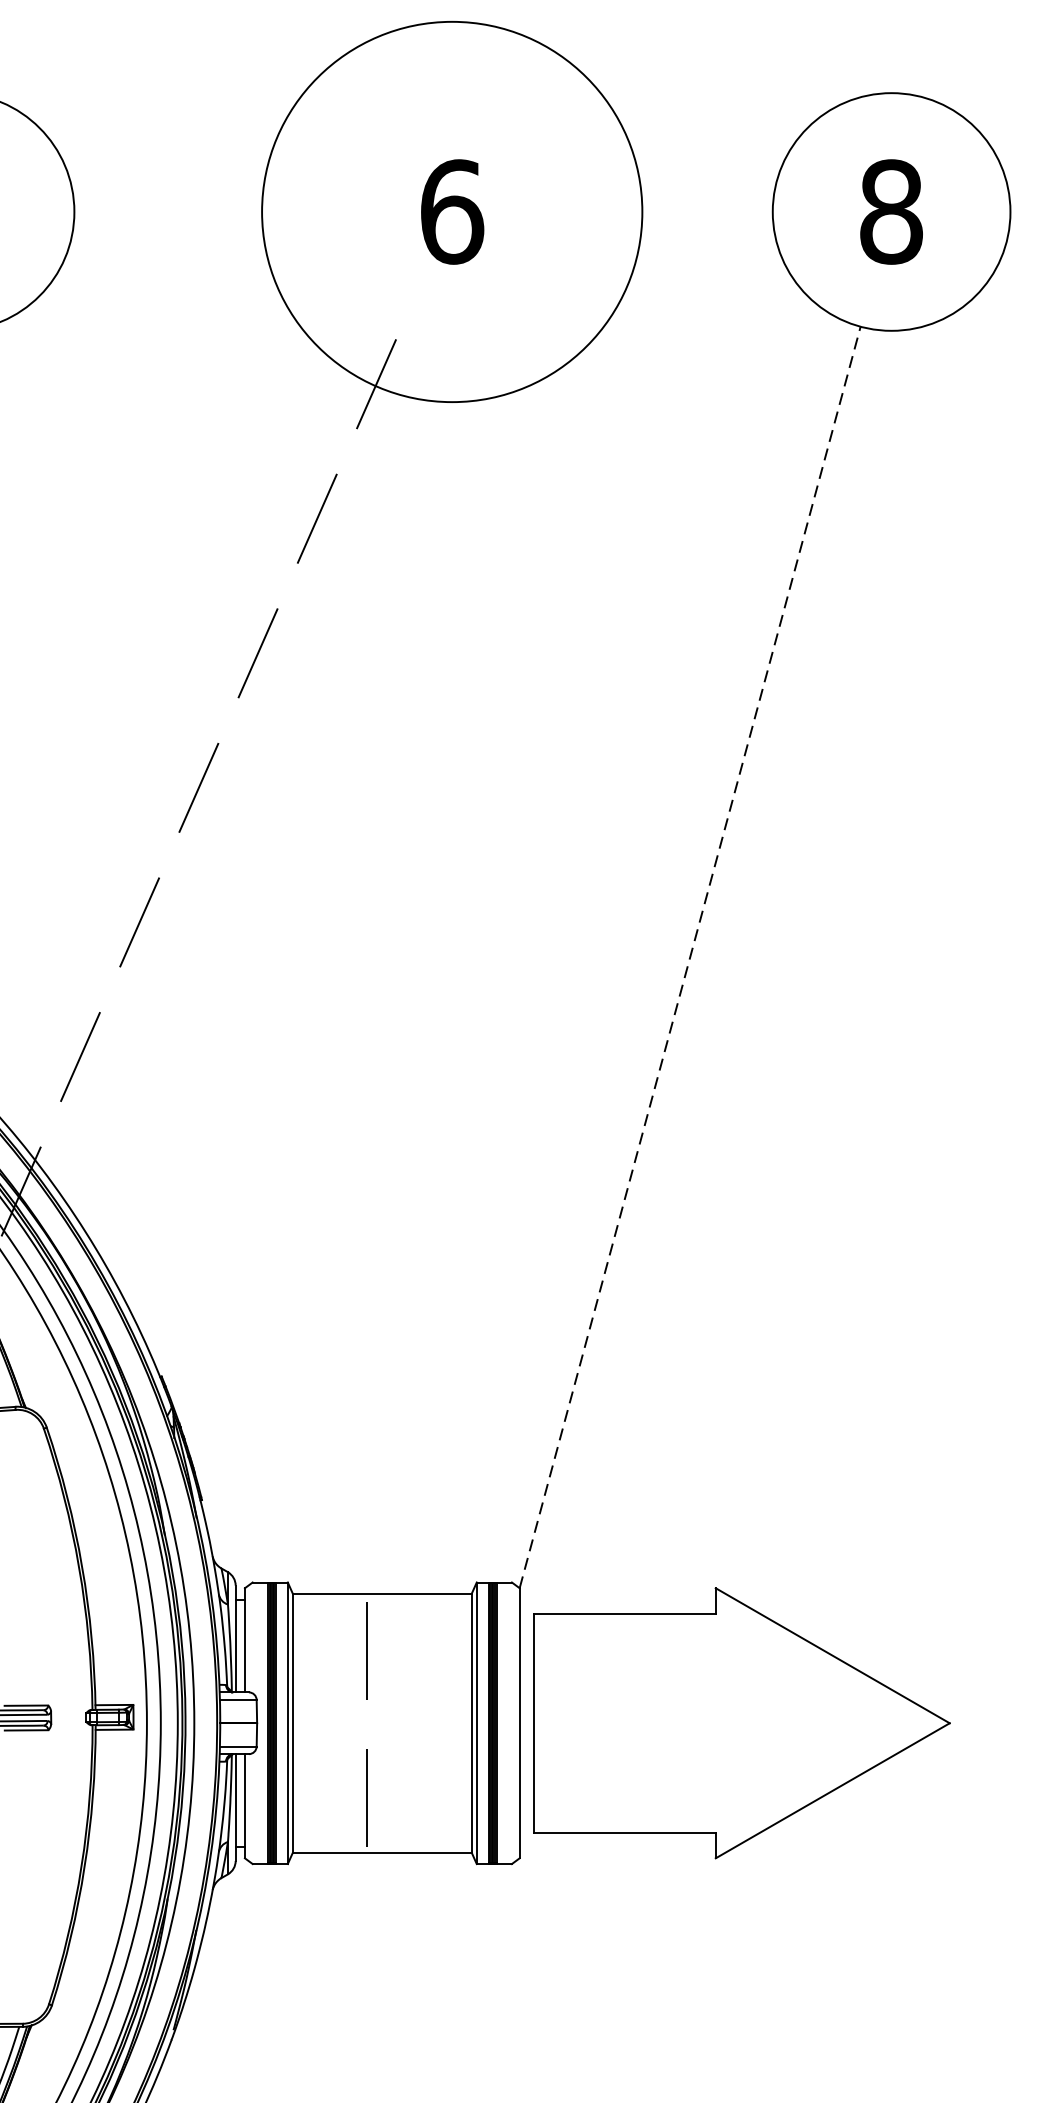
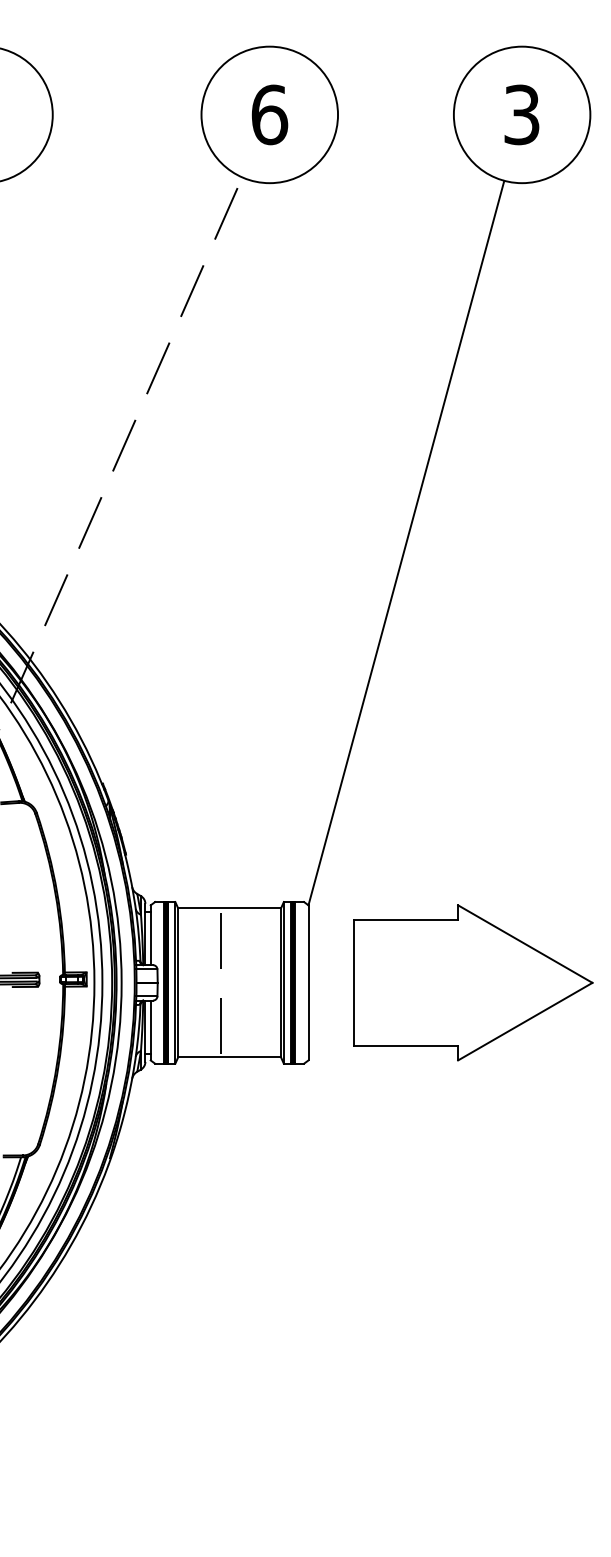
circle: (451, 211) -> (269, 114), size x0.62
text: (892, 211) -> (522, 114), 8 -> 3
line: (690, 956) -> (406, 542), dashed -> solid
part: (742, 1722) -> (473, 982), moved

